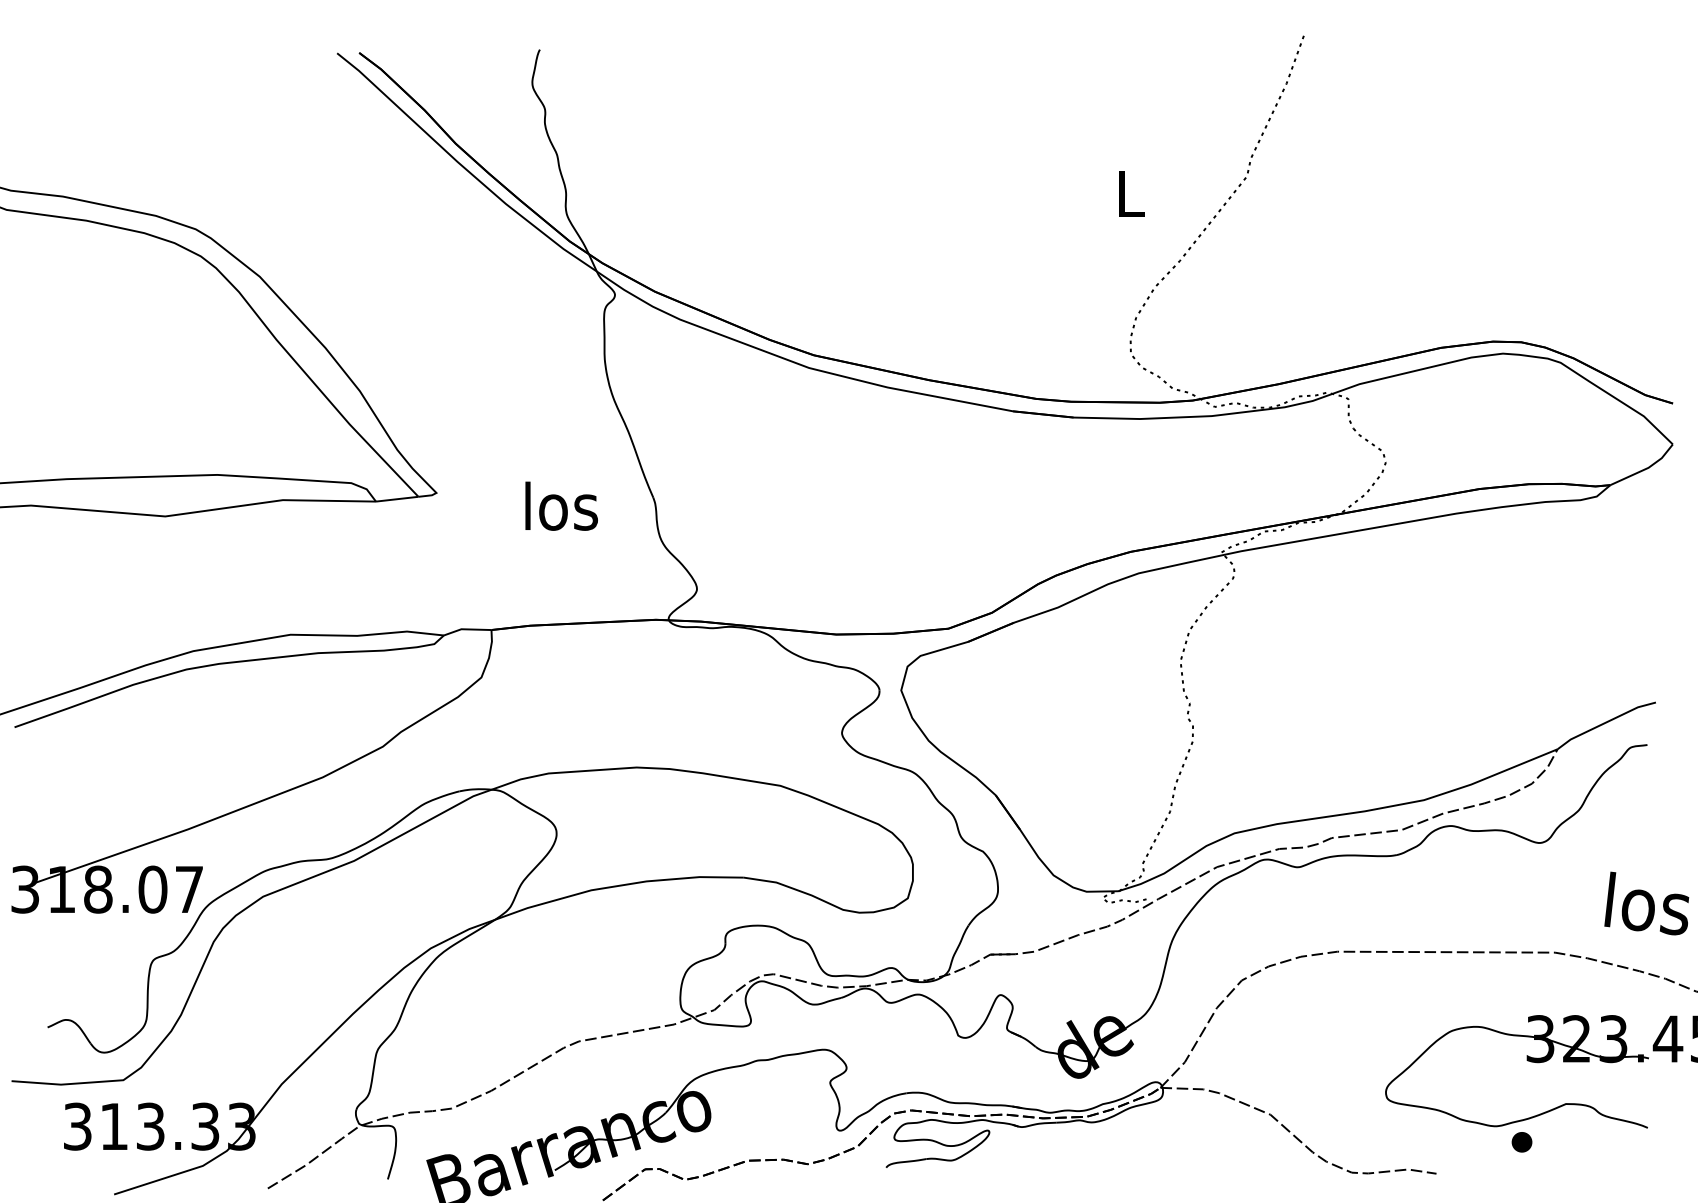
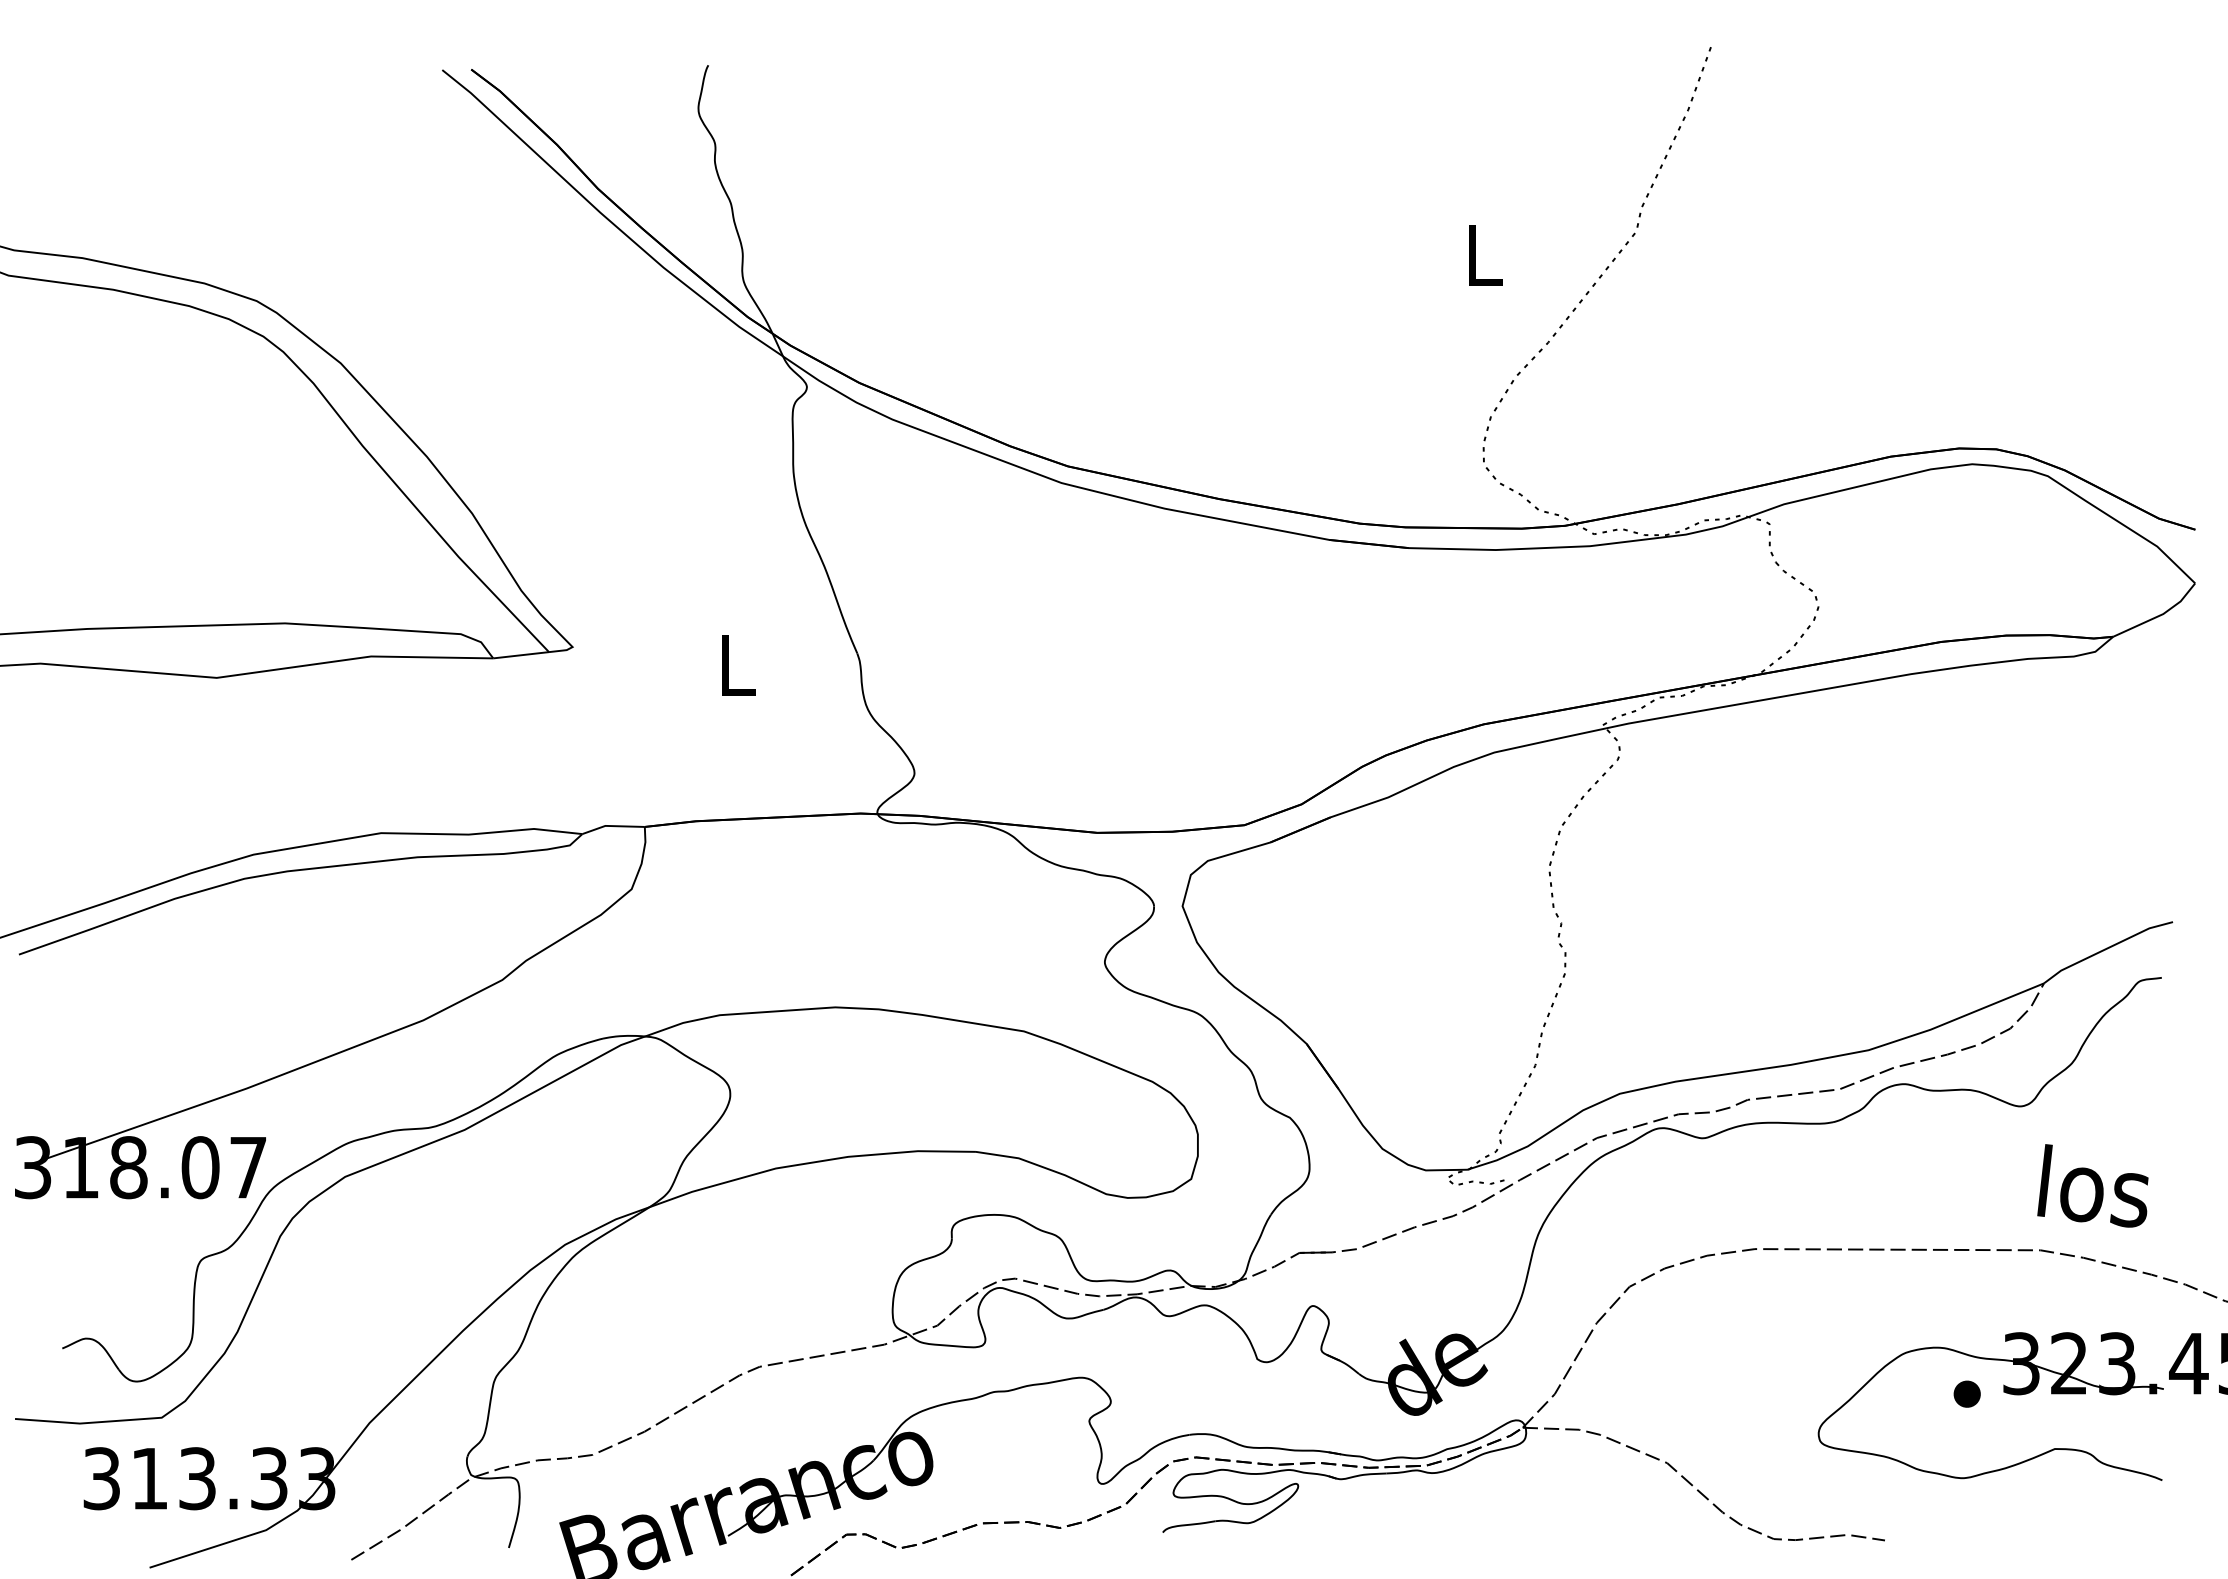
text: (561, 506) -> (736, 664), los -> L
text: (1646, 903) -> (2092, 1185), moved
part: (1521, 1141) -> (1966, 1393), moved

